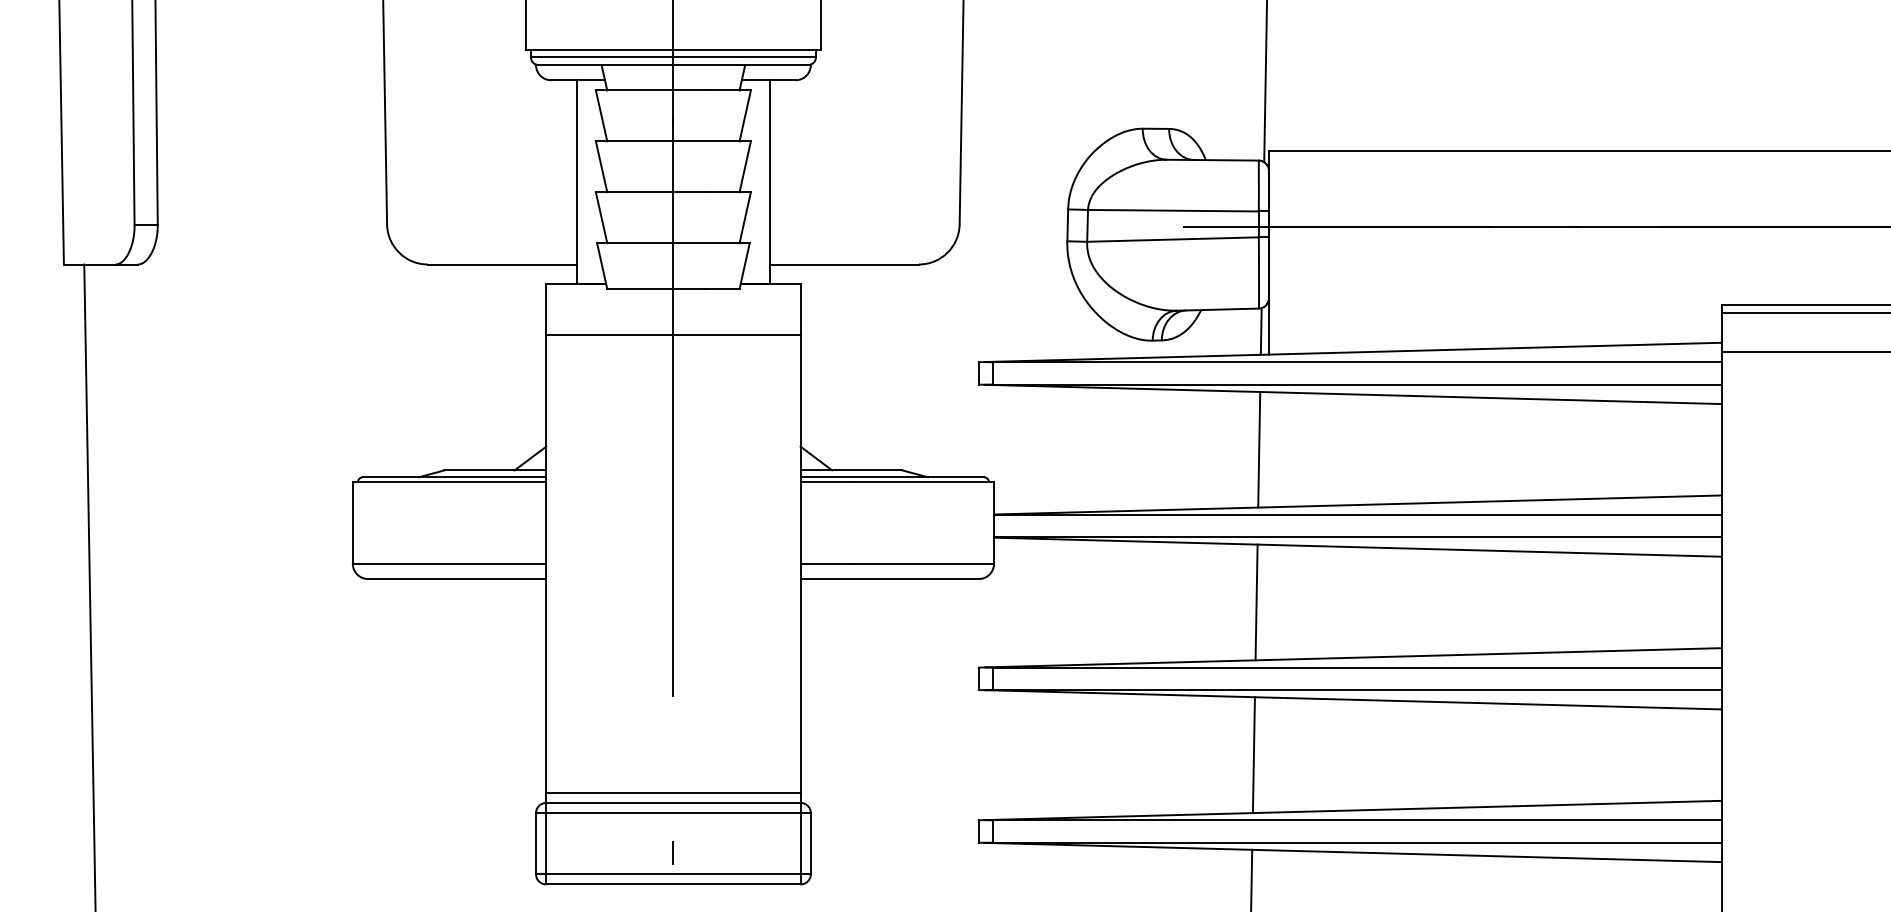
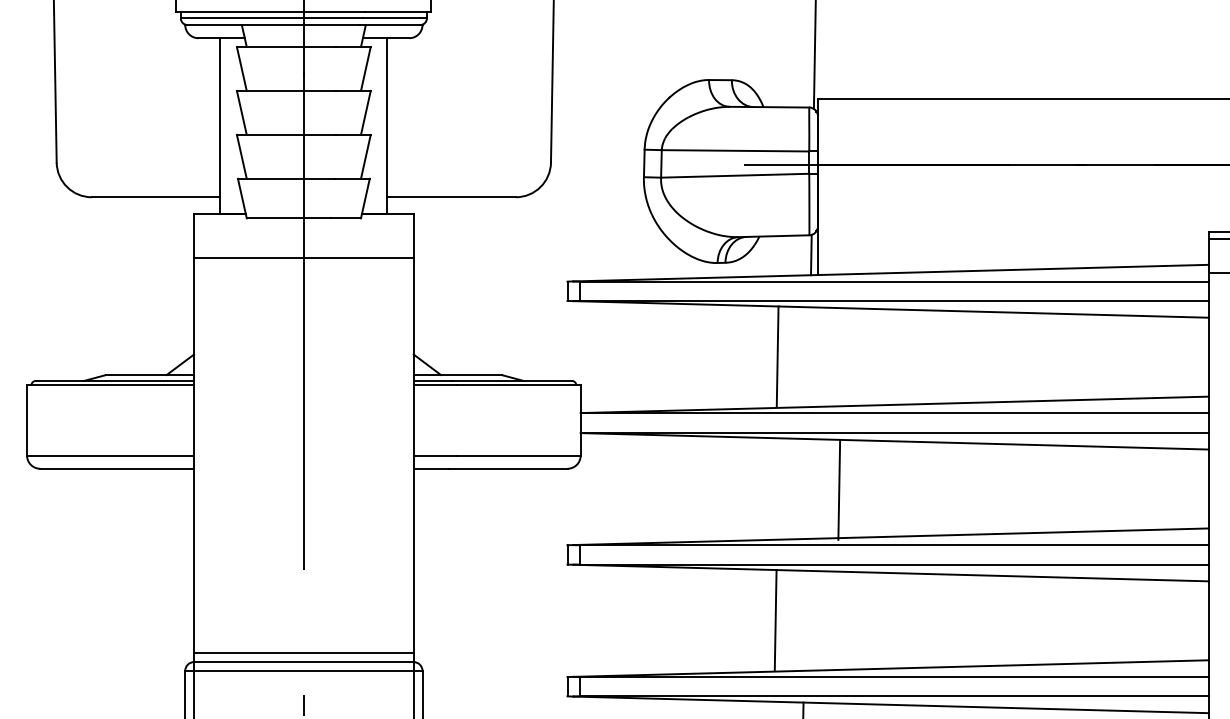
line: (1259, 449) -> (777, 356), moved
line: (1256, 602) -> (839, 489), moved
line: (1253, 755) -> (775, 620), moved

